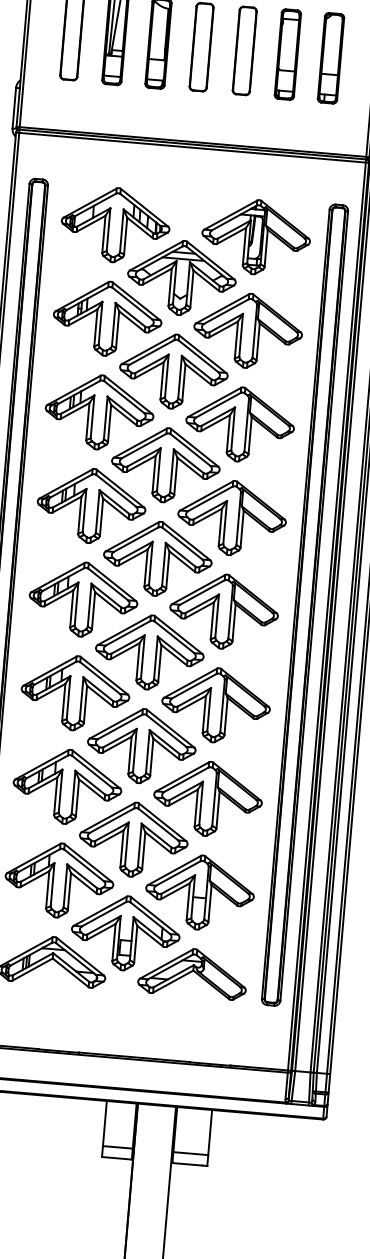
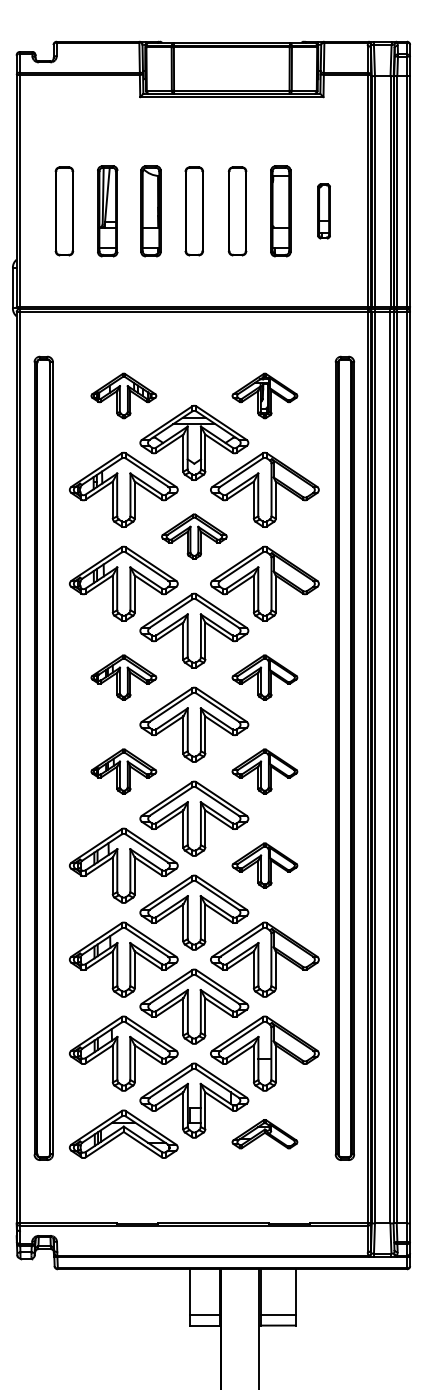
part: (330, 58) -> (323, 211), size x0.6
part: (115, 224) -> (123, 395), size x0.6
part: (255, 236) -> (264, 395), size x0.6
part: (174, 371) -> (194, 536), size x0.6
part: (91, 505) -> (123, 677), size x0.6
part: (231, 517) -> (264, 677), size x0.6
part: (83, 599) -> (123, 771), size x0.6
part: (223, 611) -> (264, 771), size x0.6
part: (215, 704) -> (264, 865), size x0.6
part: (192, 972) -> (264, 1133), size x0.6

